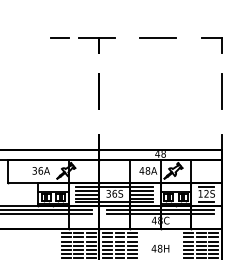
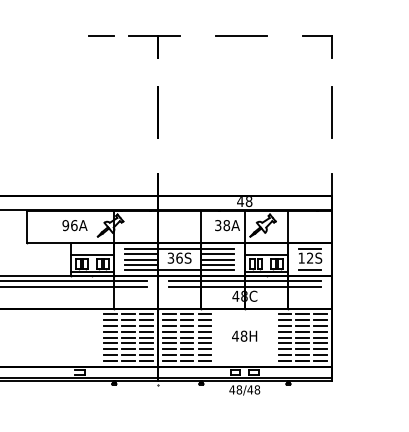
text: (34, 170) -> (65, 225), 36A -> 96A
text: (141, 170) -> (217, 225), 48A -> 38A

